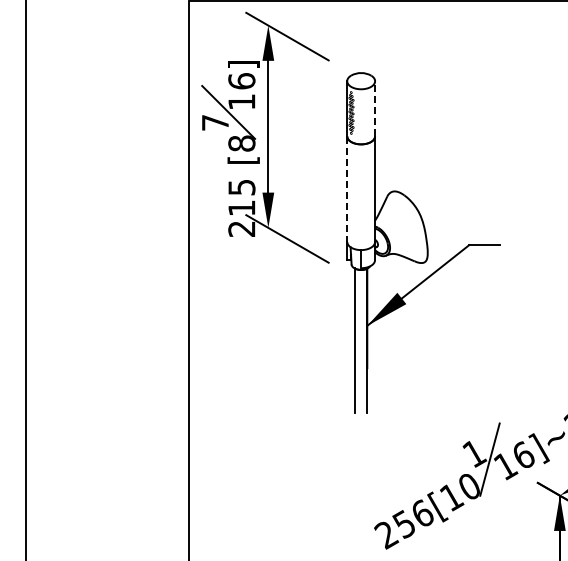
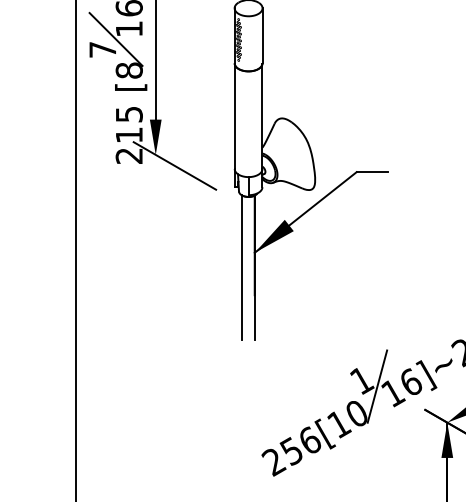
line: (375, 108) -> (262, 35), dashed -> solid
line: (347, 190) -> (234, 117), dashed -> solid

